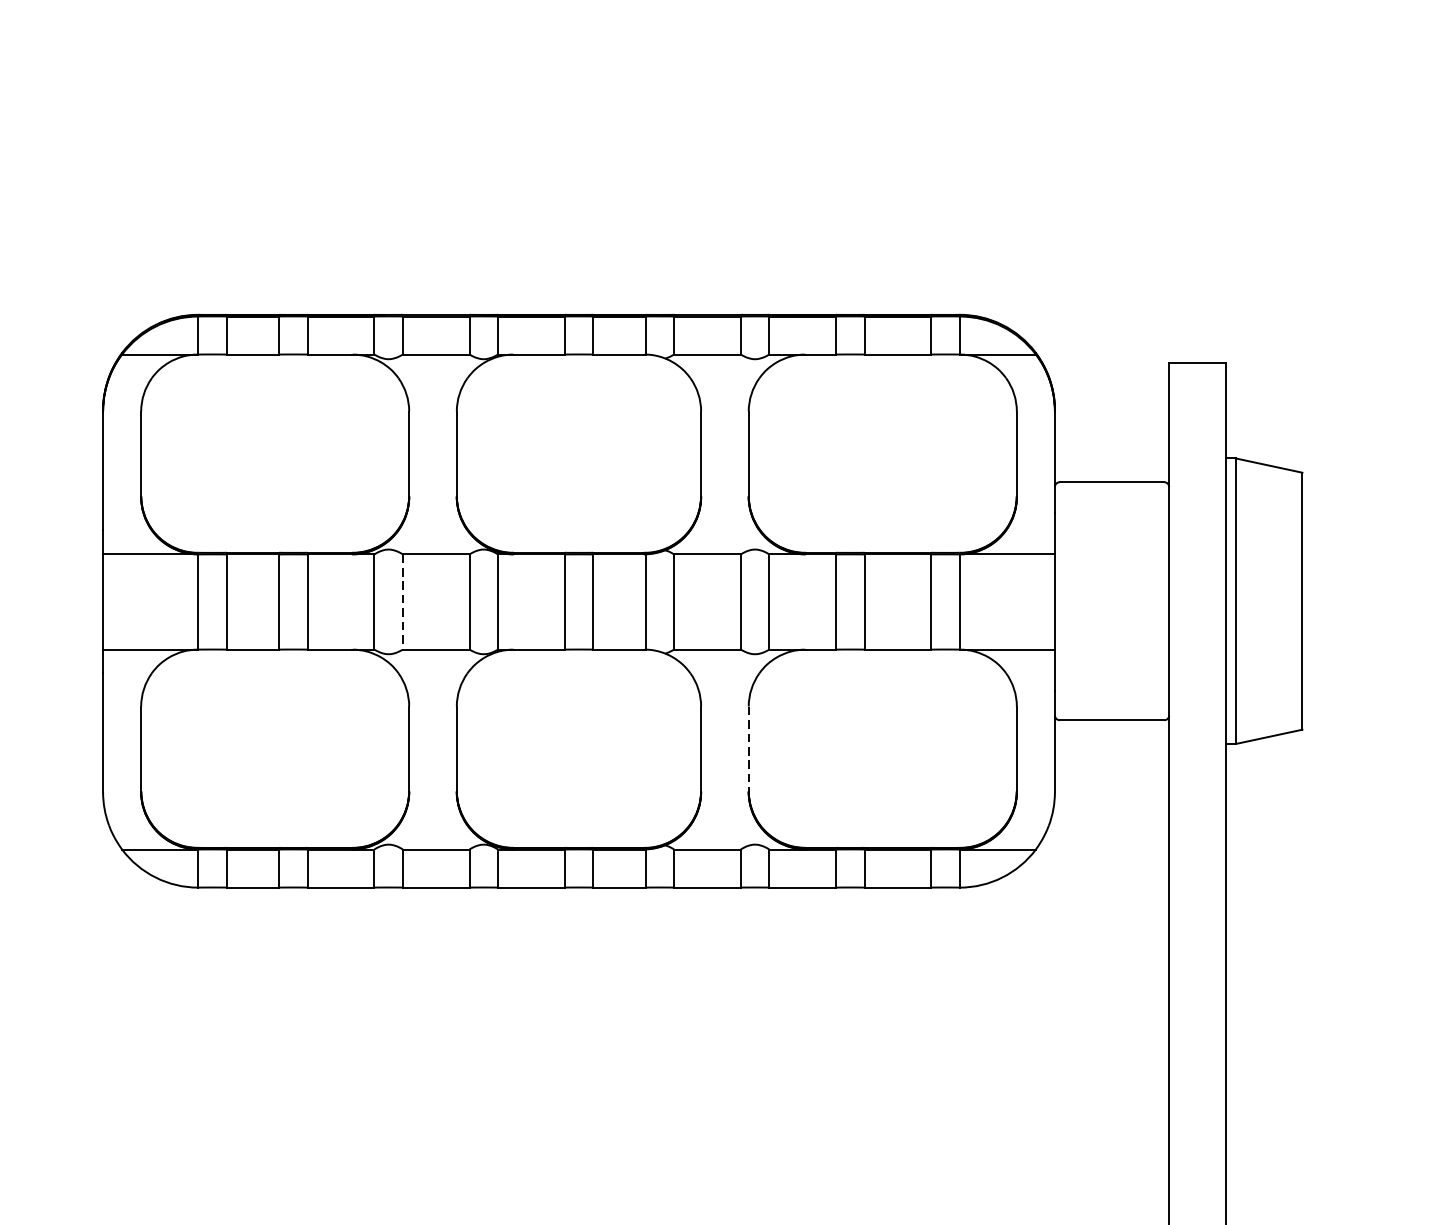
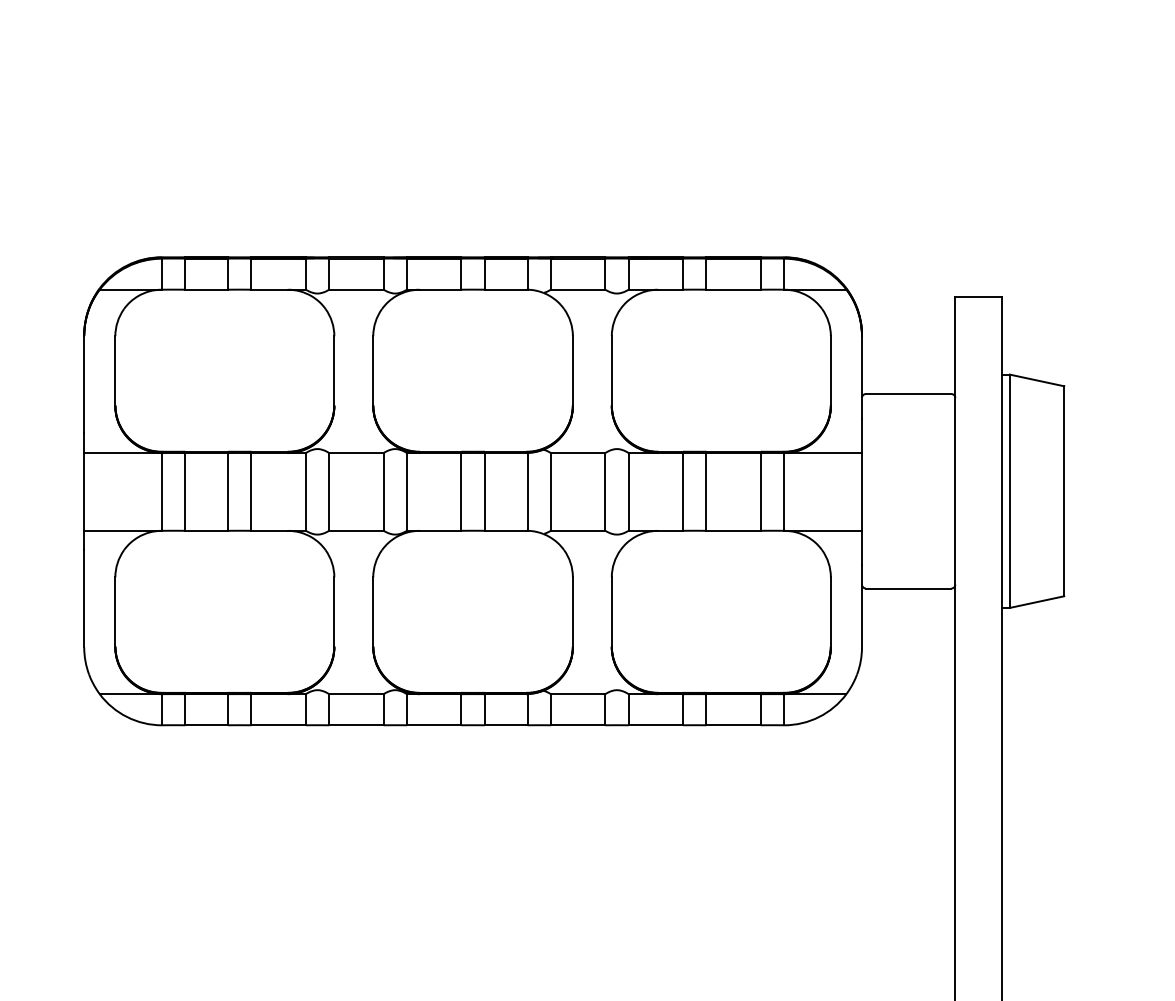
line: (403, 601) -> (329, 491), dashed -> solid
line: (748, 749) -> (611, 612), dashed -> solid

